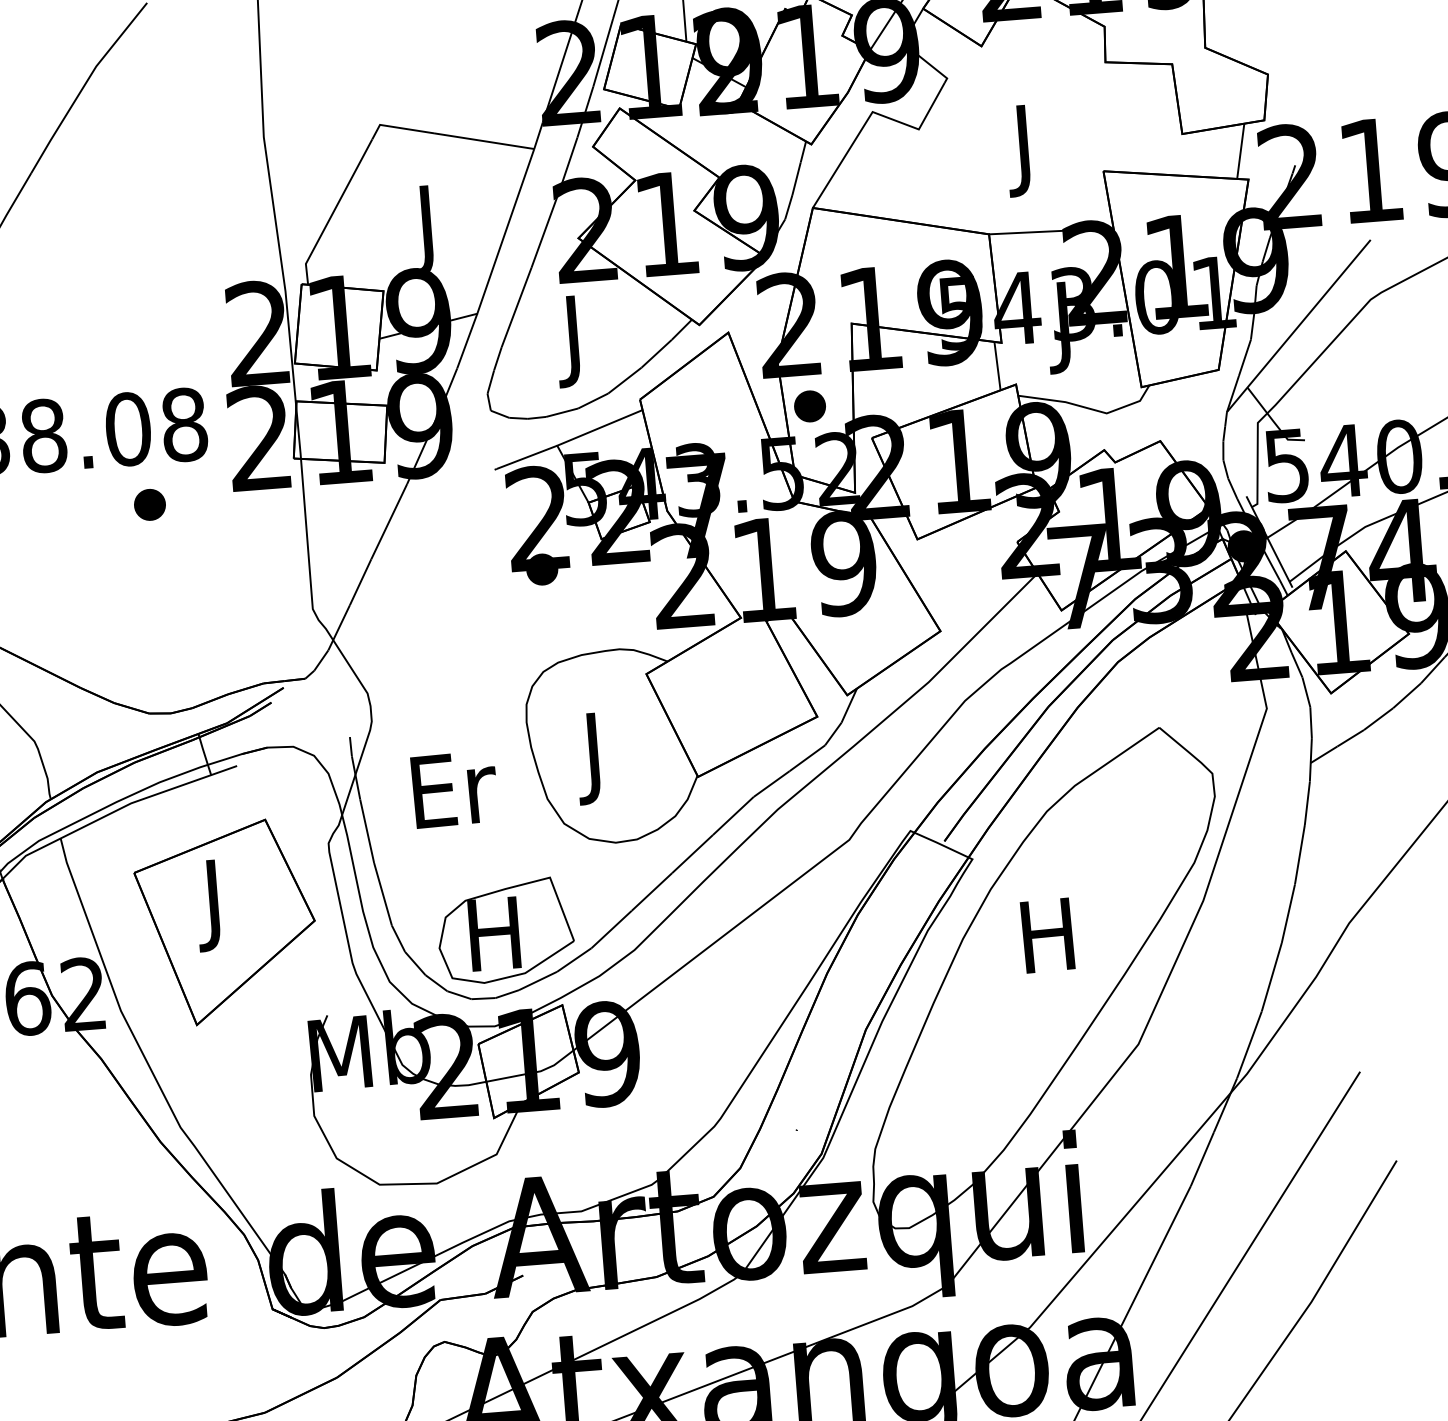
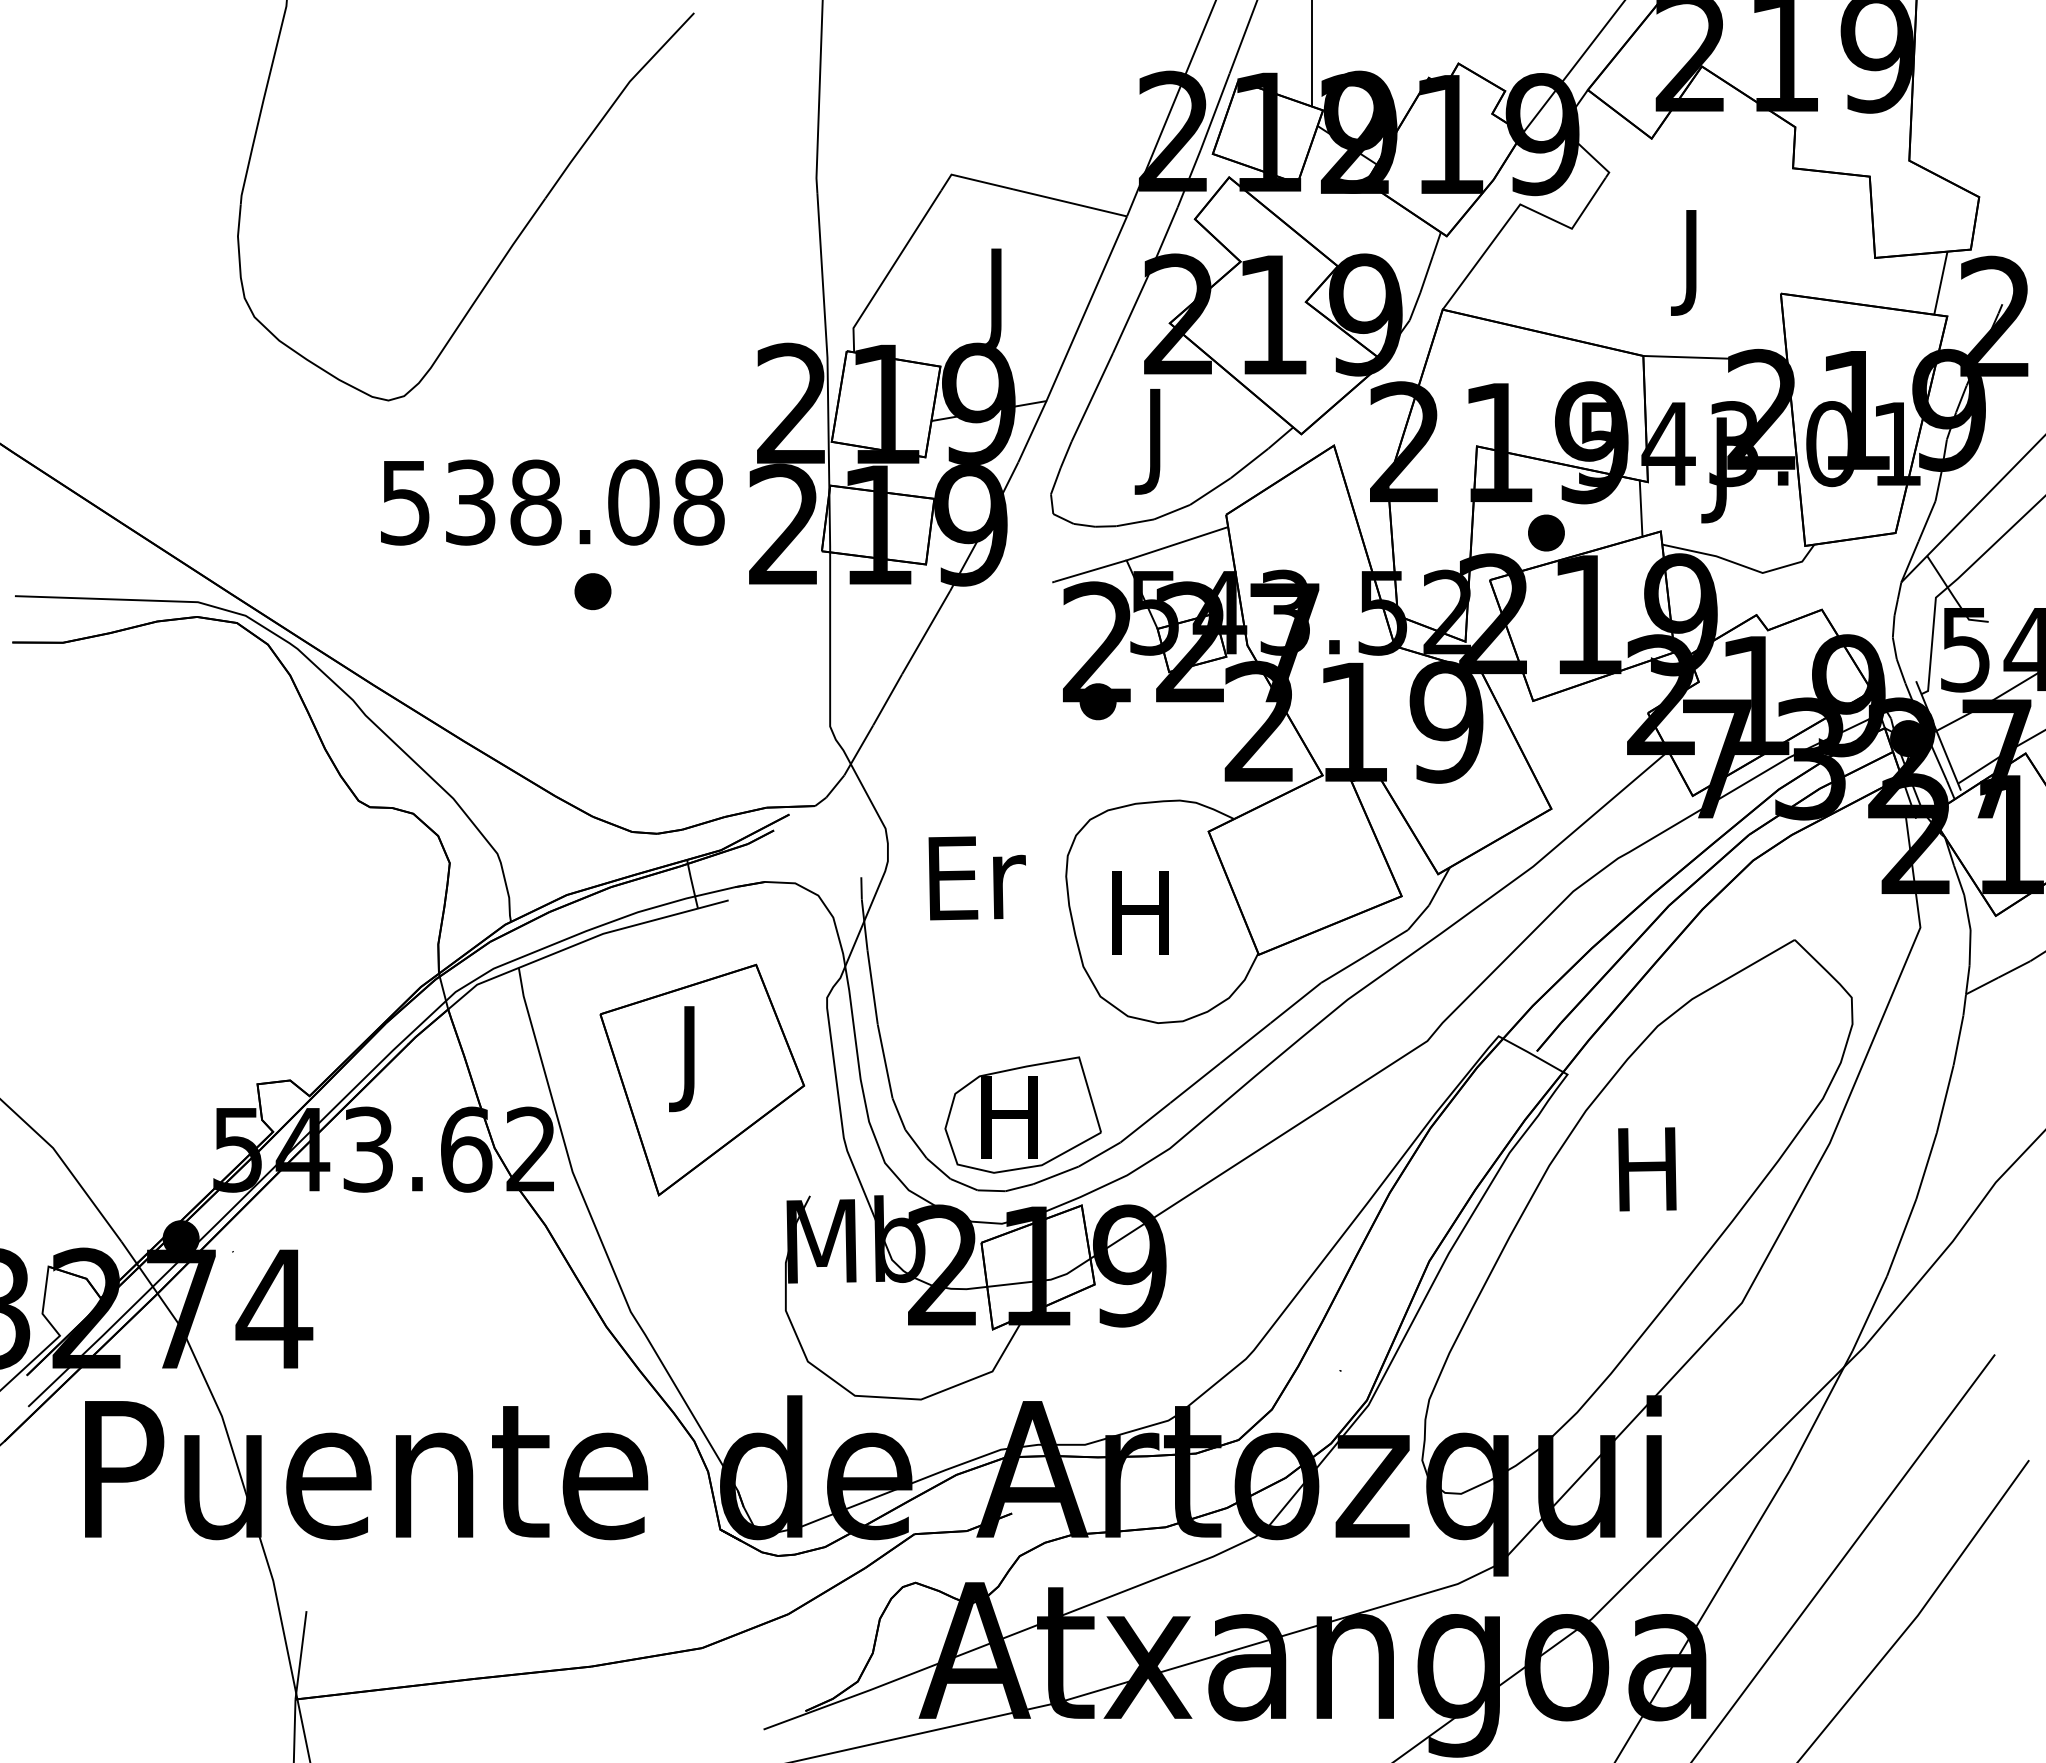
part: (810, 405) -> (1546, 532), moved
part: (149, 504) -> (592, 591), moved
text: (593, 758) -> (1140, 924), J -> H
text: (454, 789) -> (976, 878), moved

